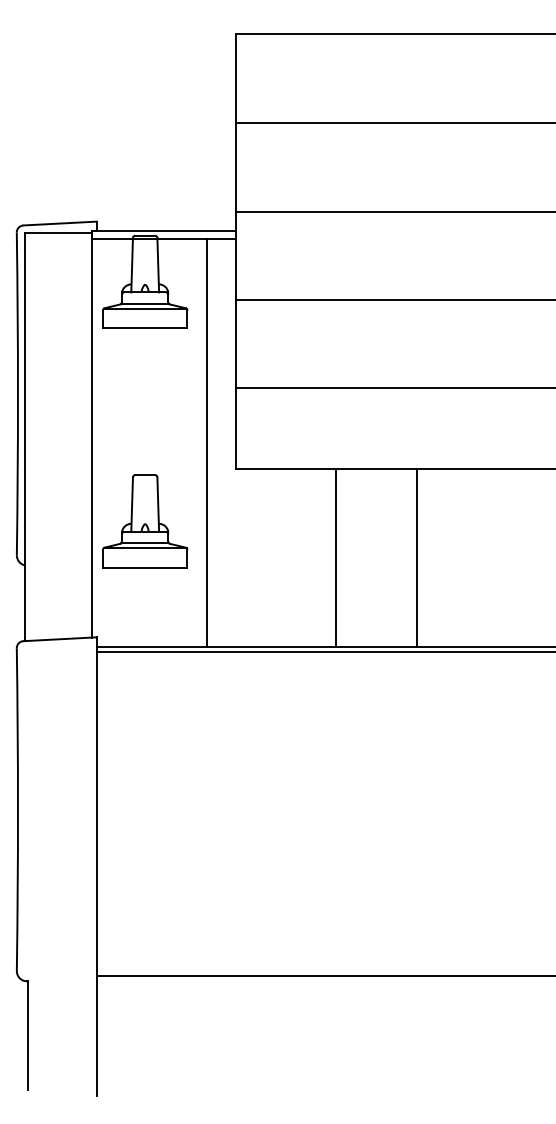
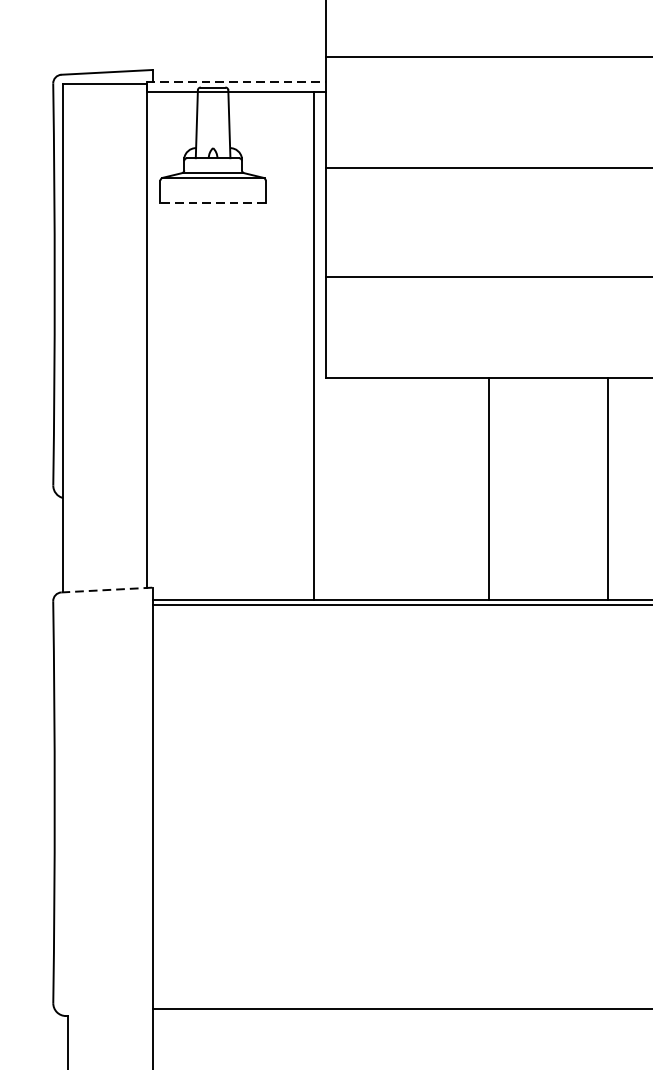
line: (163, 231) -> (235, 82), solid -> dashed
line: (144, 328) -> (212, 203), solid -> dashed
line: (206, 443) -> (314, 346), moved
part: (145, 521) -> (213, 443), removed
line: (336, 557) -> (488, 488), moved
line: (417, 557) -> (608, 488), moved
line: (59, 639) -> (106, 590), solid -> dashed

